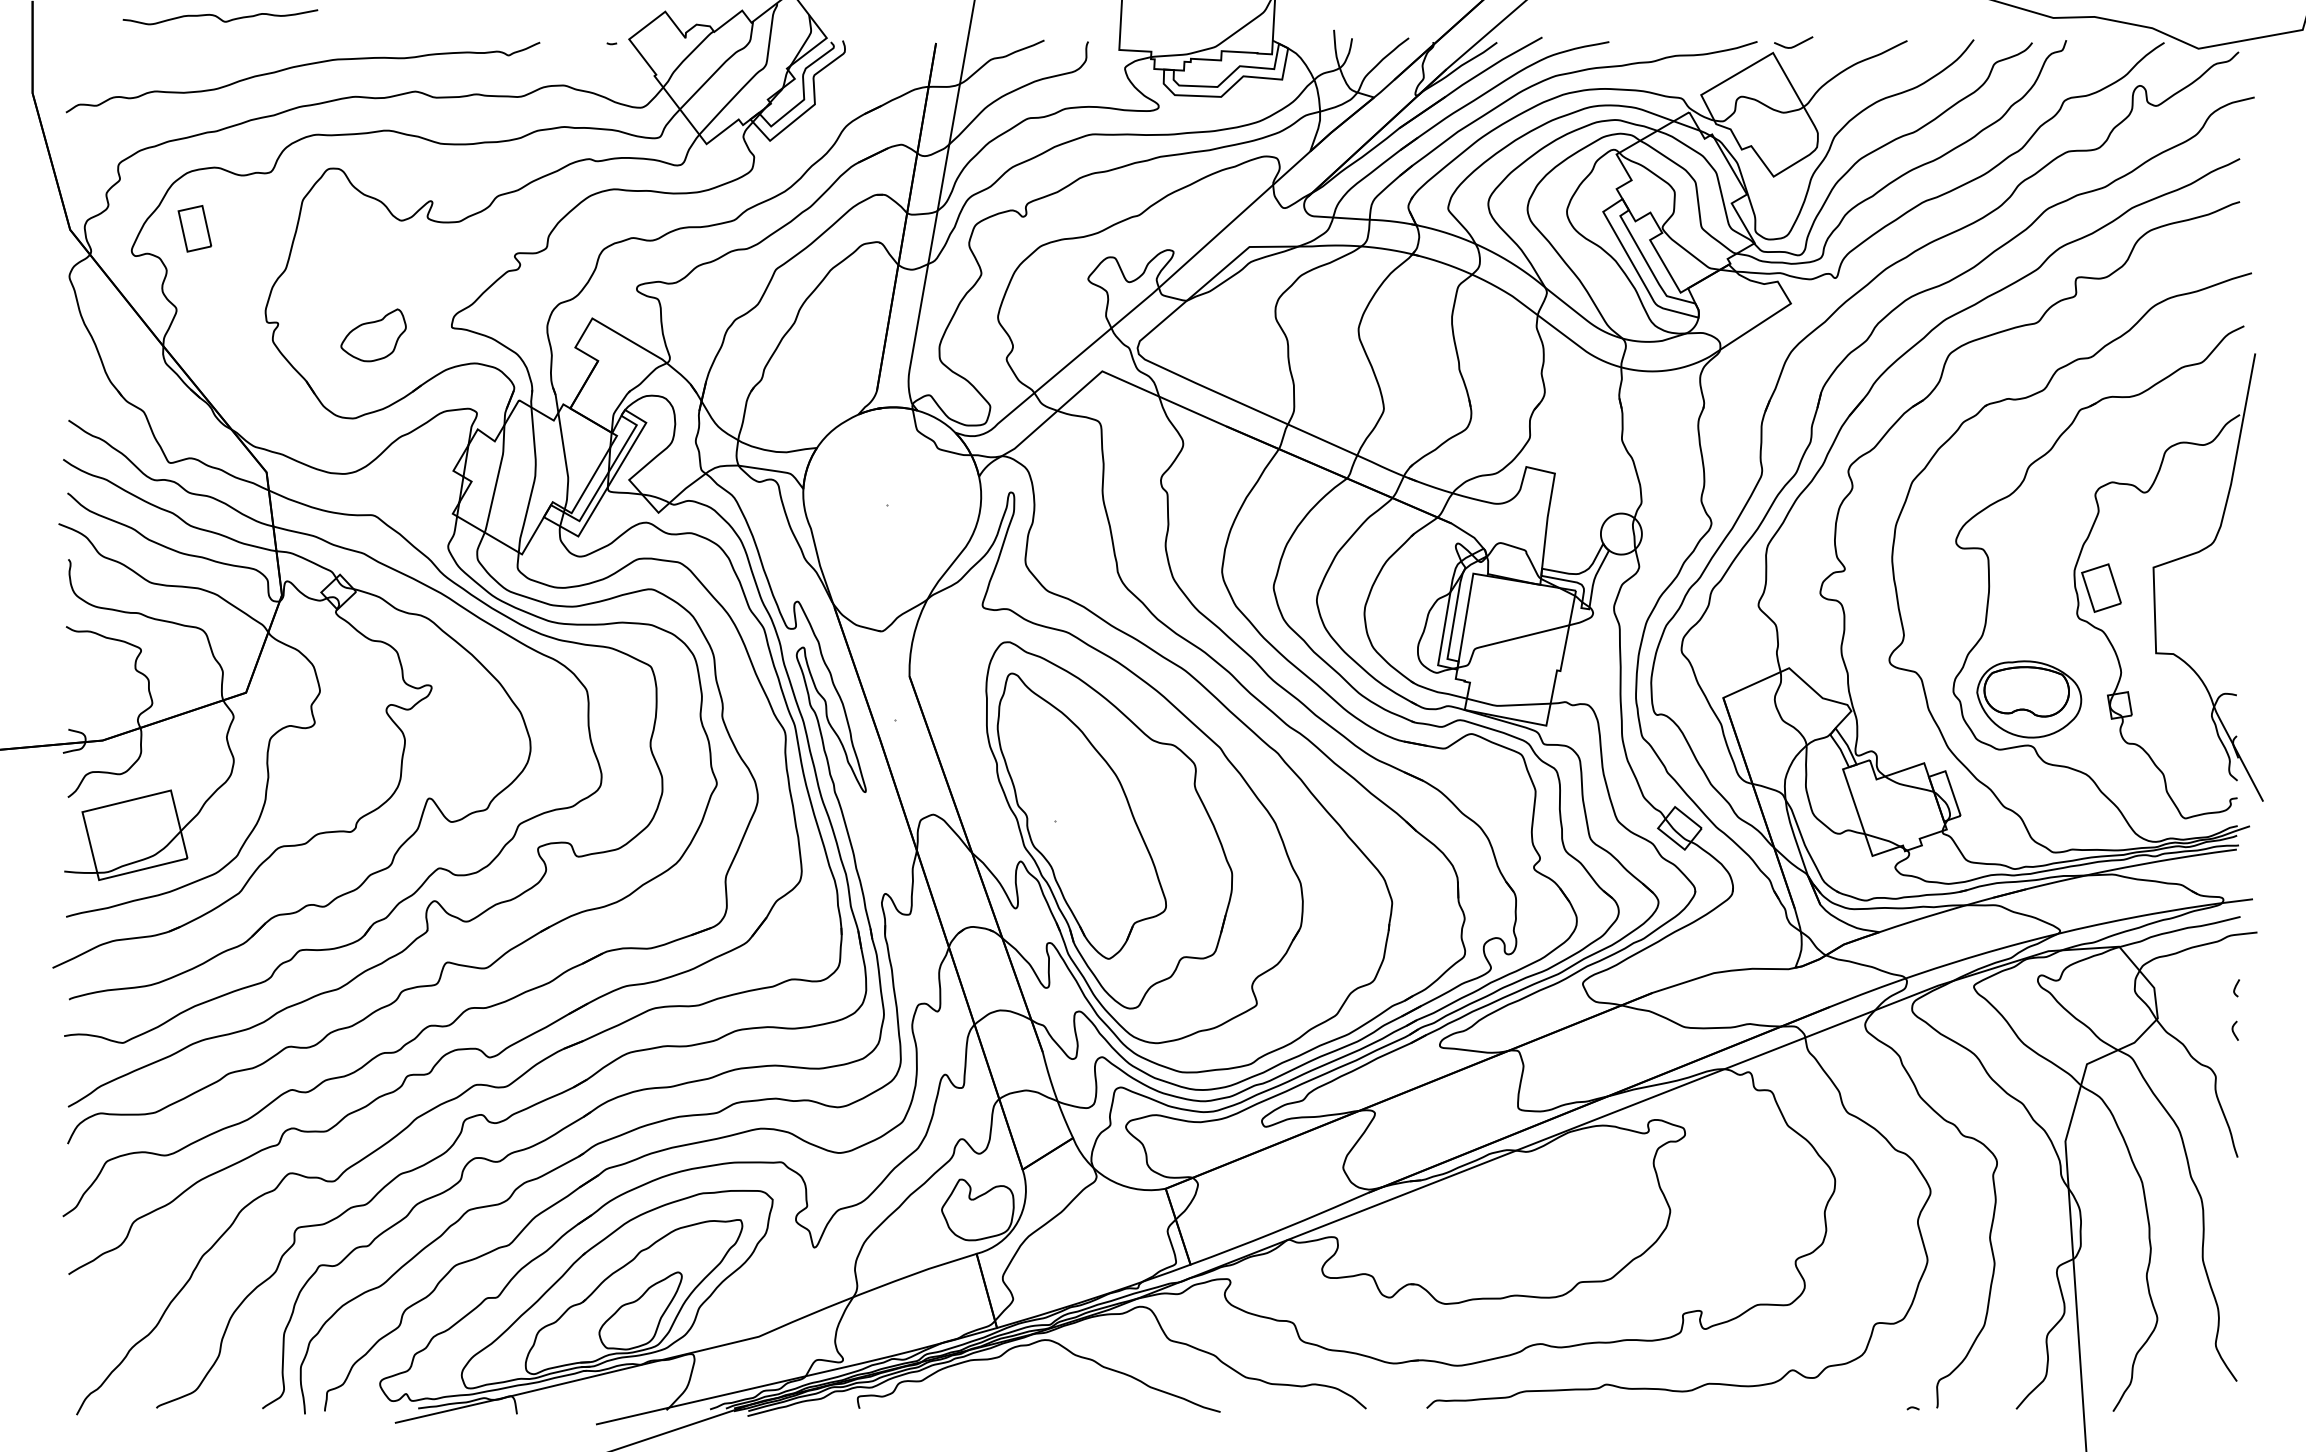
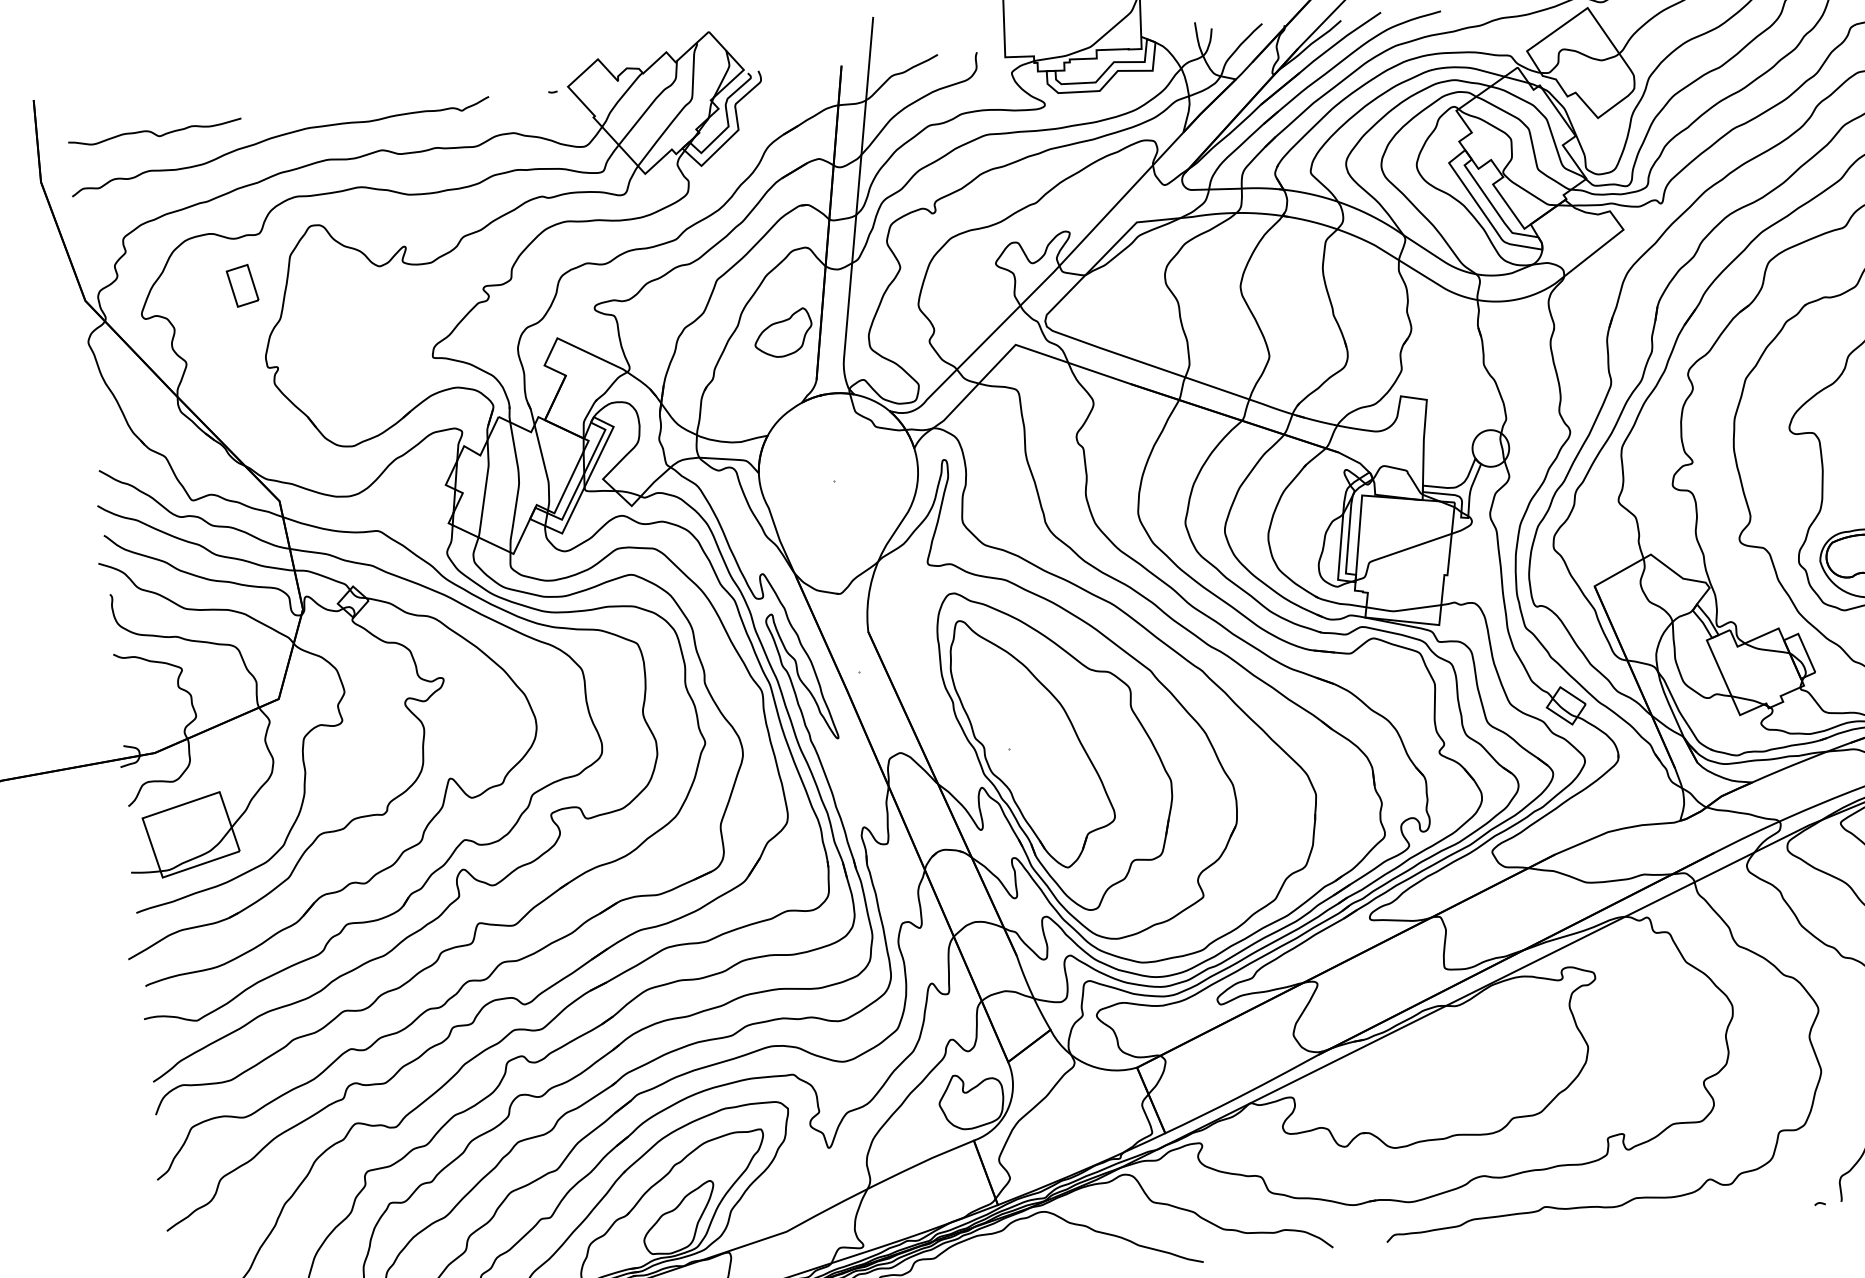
curve: (219, 17) -> (154, 132), moved
part: (194, 228) -> (242, 285), moved
part: (373, 335) -> (783, 333), moved

